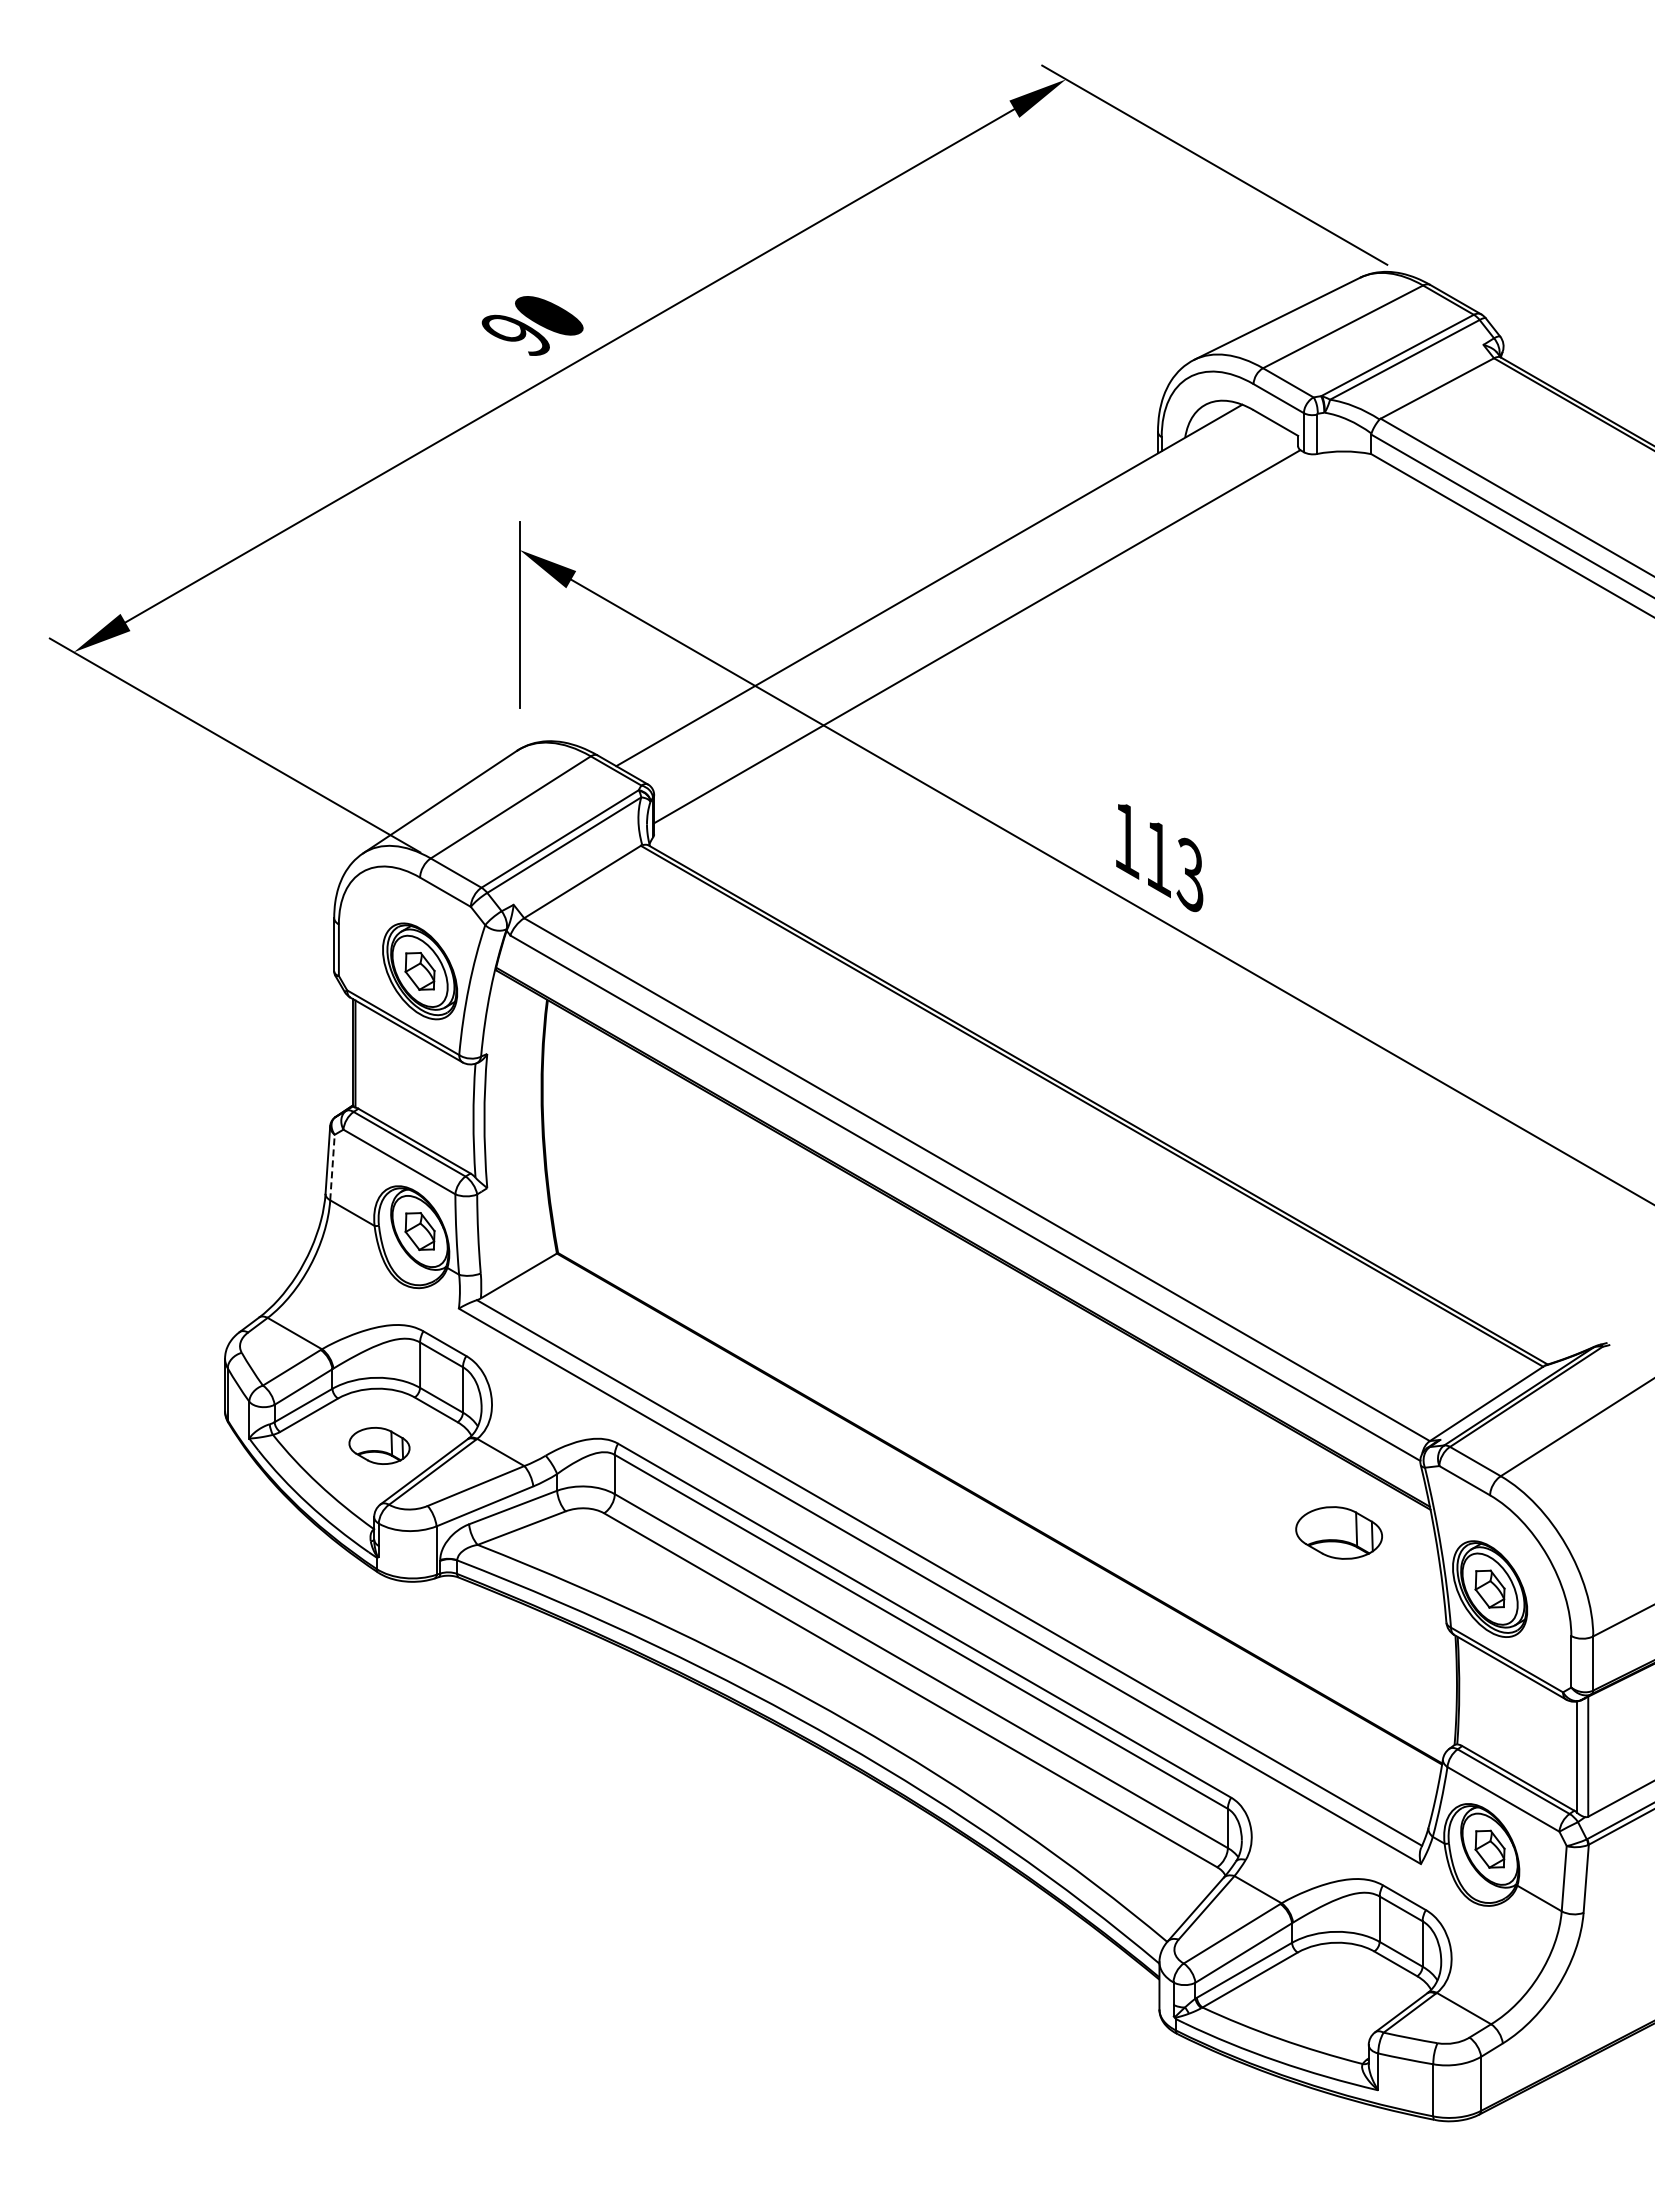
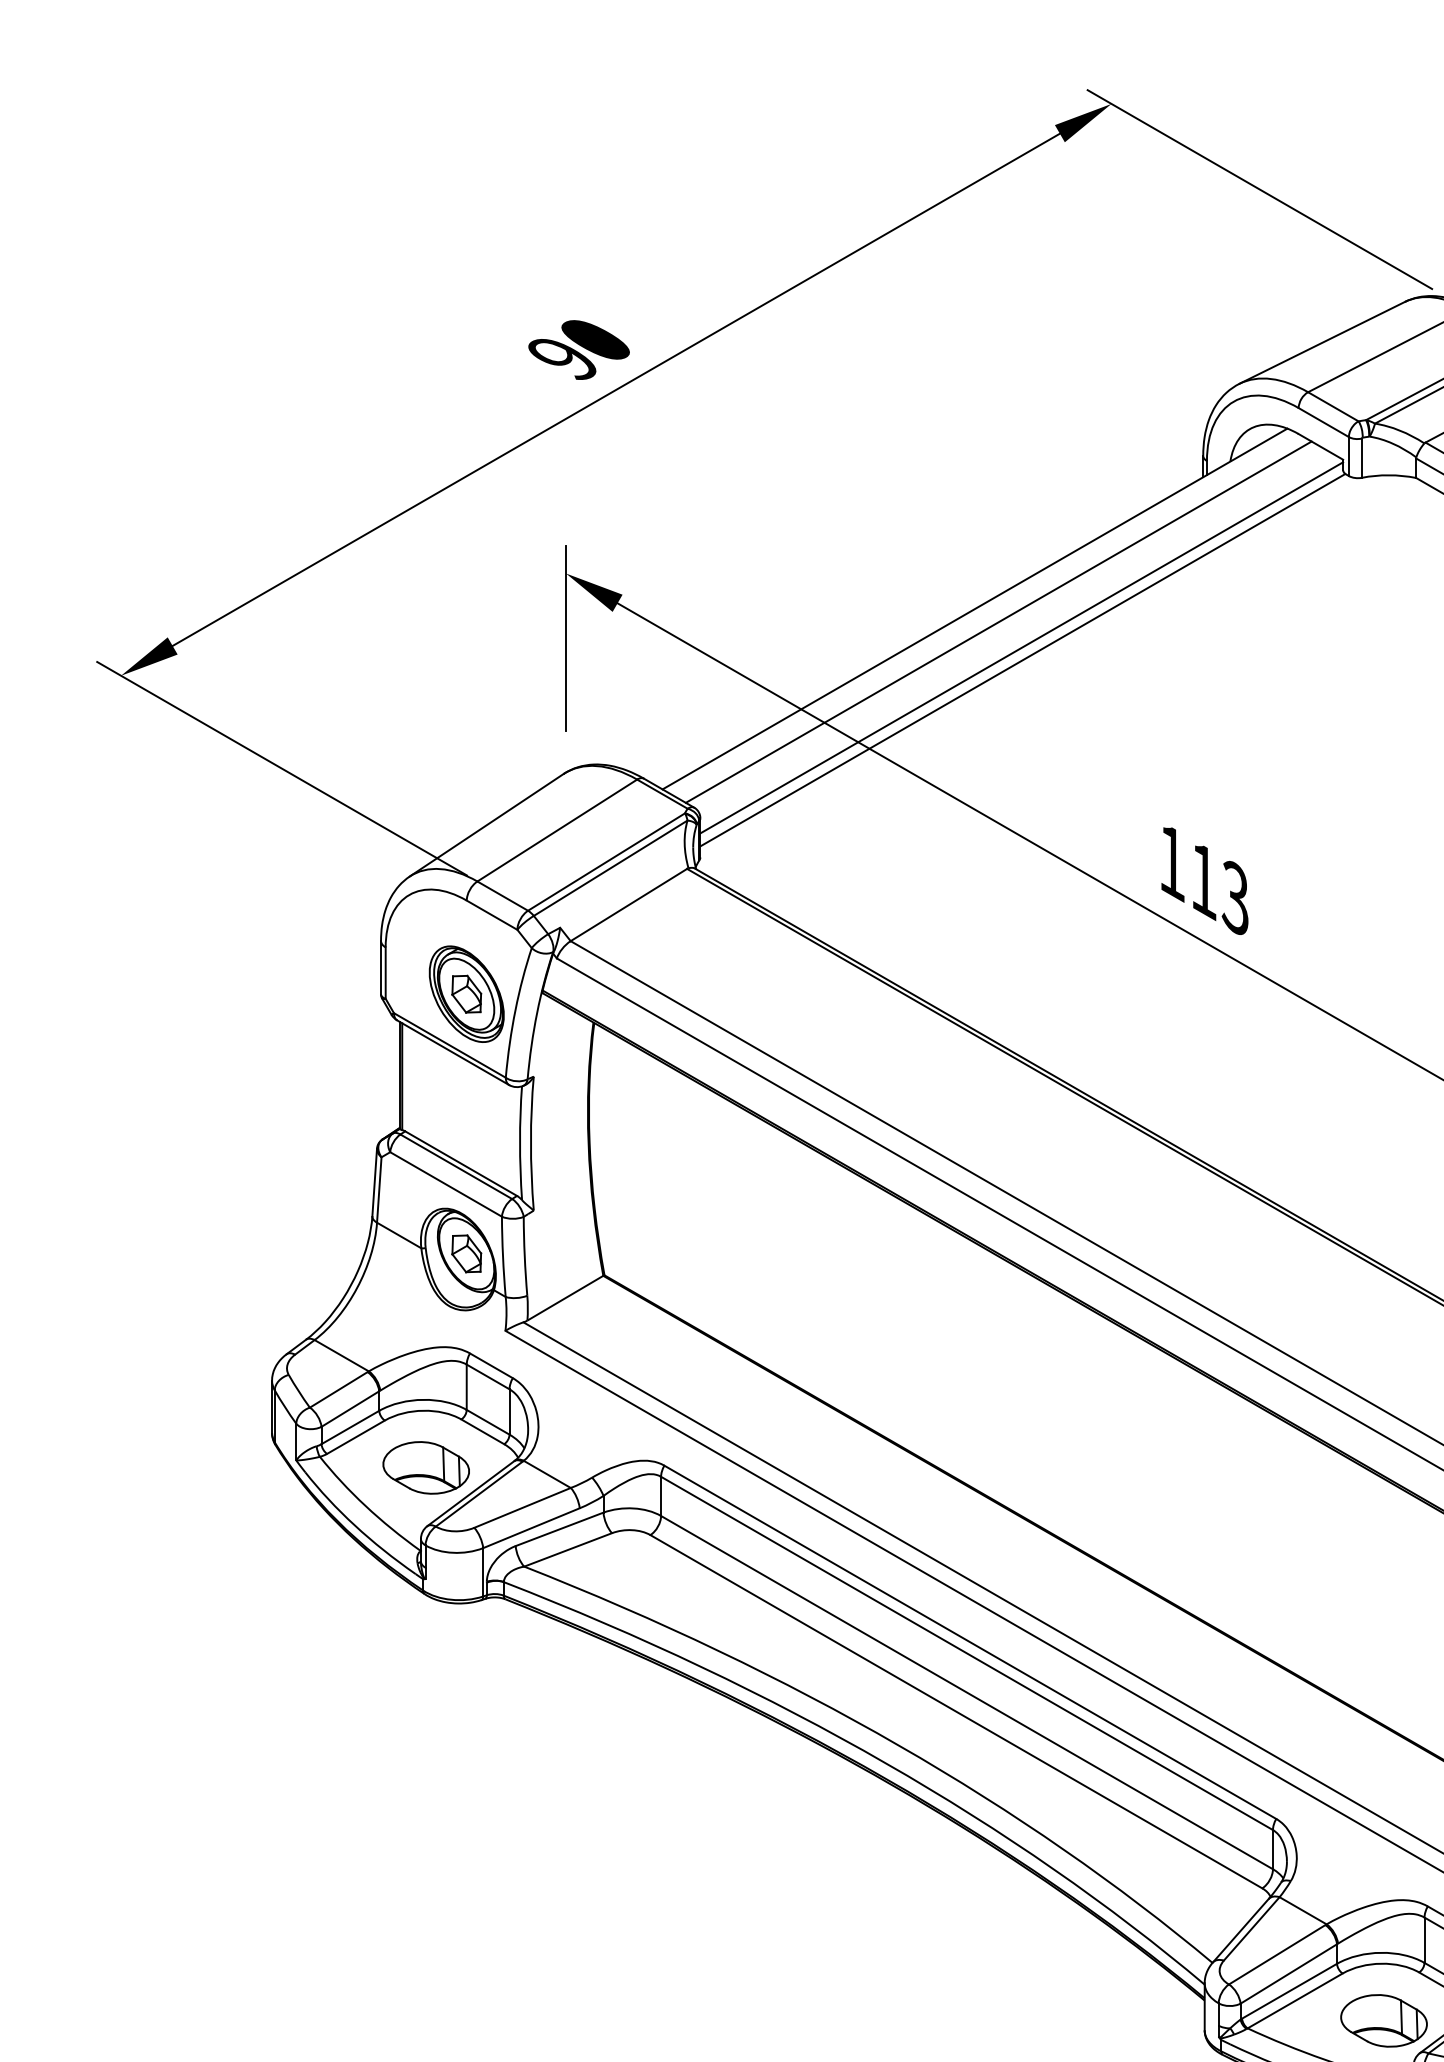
line: (952, 598) -> (998, 622), added
line: (976, 624) -> (1022, 647), added
line: (332, 1167) -> (379, 1189), dashed -> solid
part: (379, 1445) -> (426, 1467), size x1.43
part: (1338, 1532) -> (1383, 2020), moved

